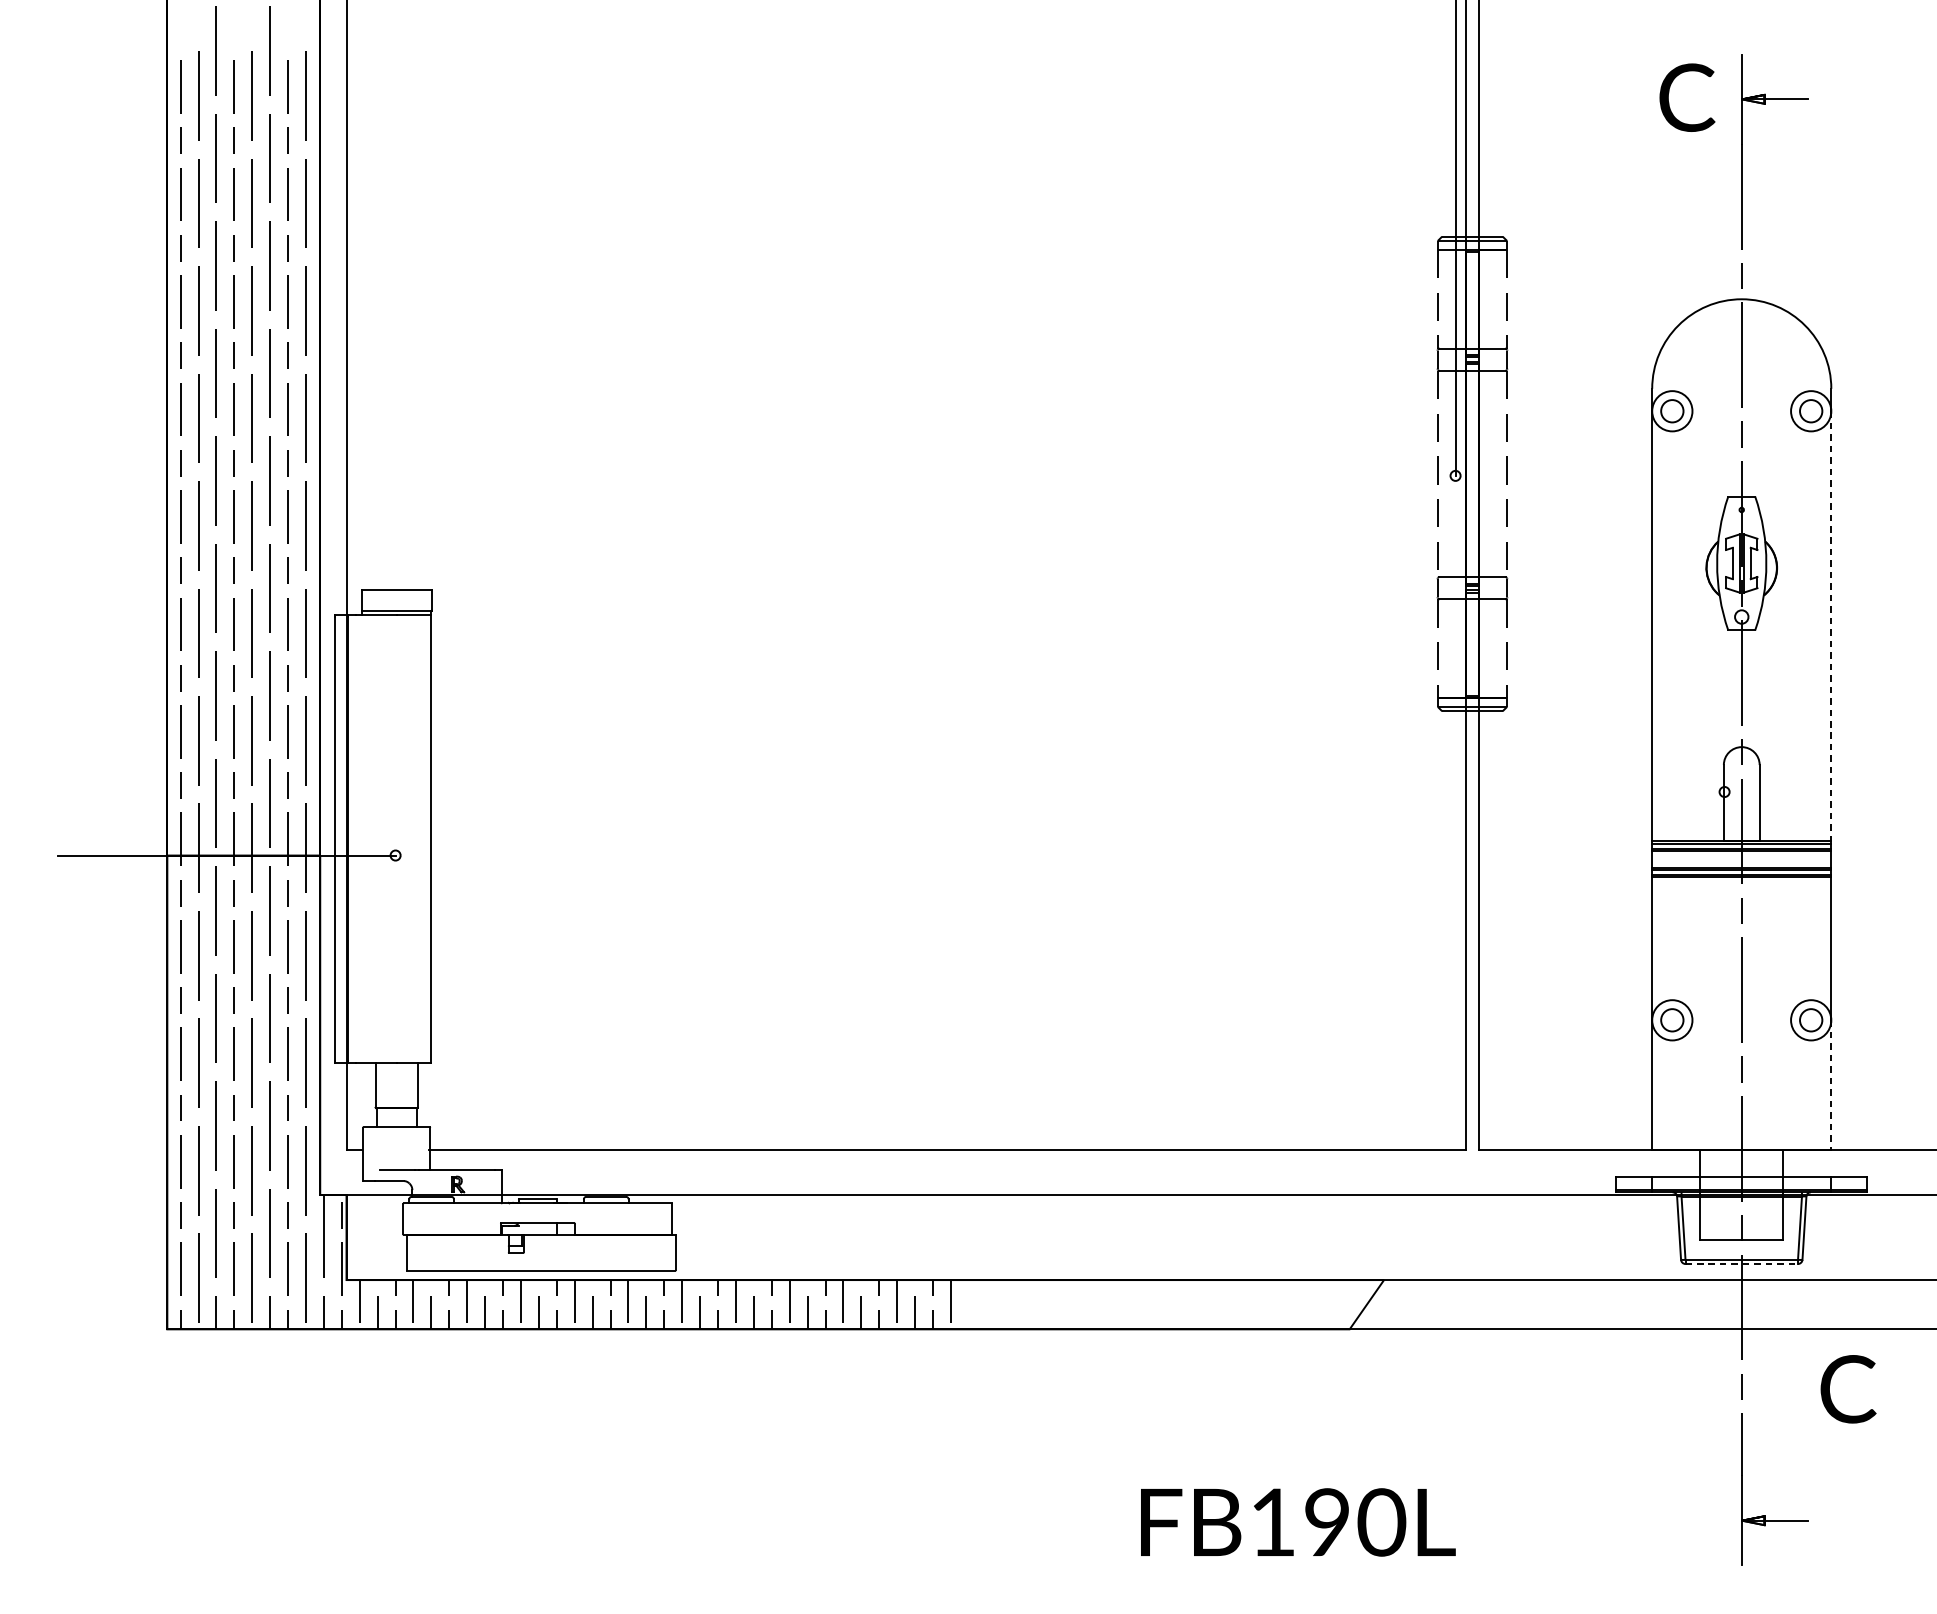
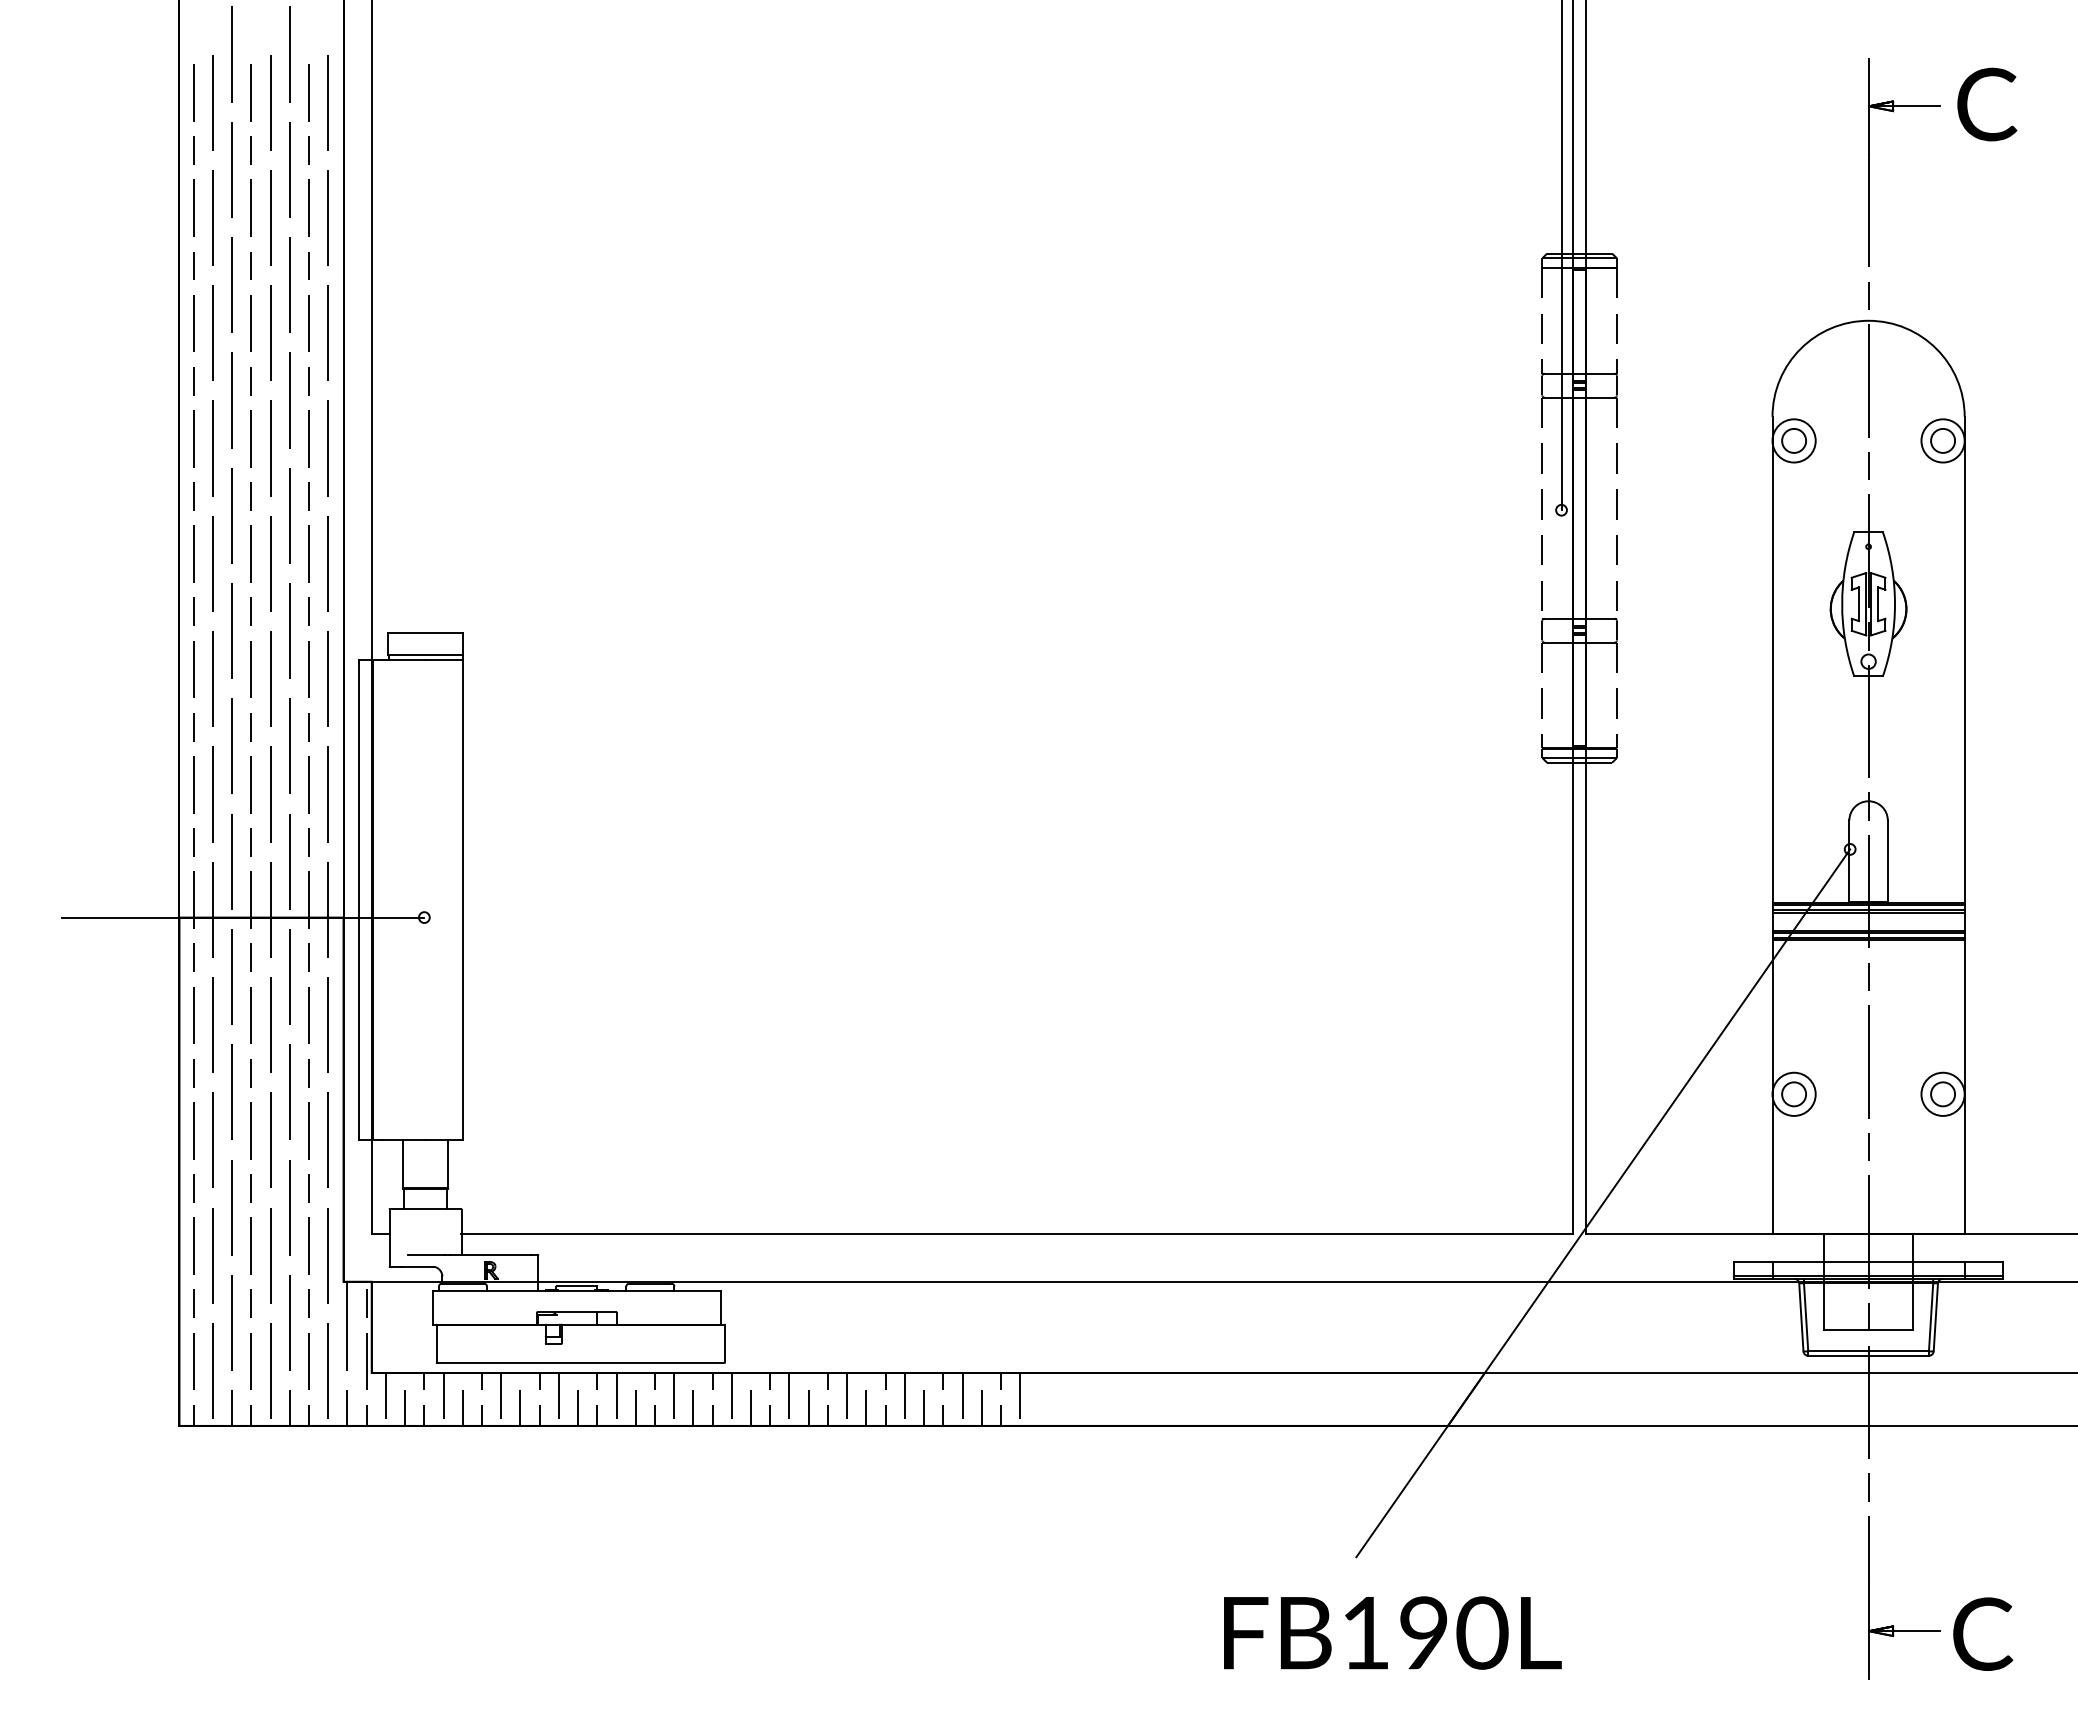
text: (1687, 97) -> (1987, 104), moved
line: (1831, 626) -> (1964, 671), dashed -> solid
line: (1831, 1085) -> (1964, 1164), dashed -> solid
line: (1494, 1122) -> (1603, 1203), added
line: (1742, 1263) -> (1869, 1355), dashed -> solid
text: (1848, 1388) -> (1983, 1633), moved

